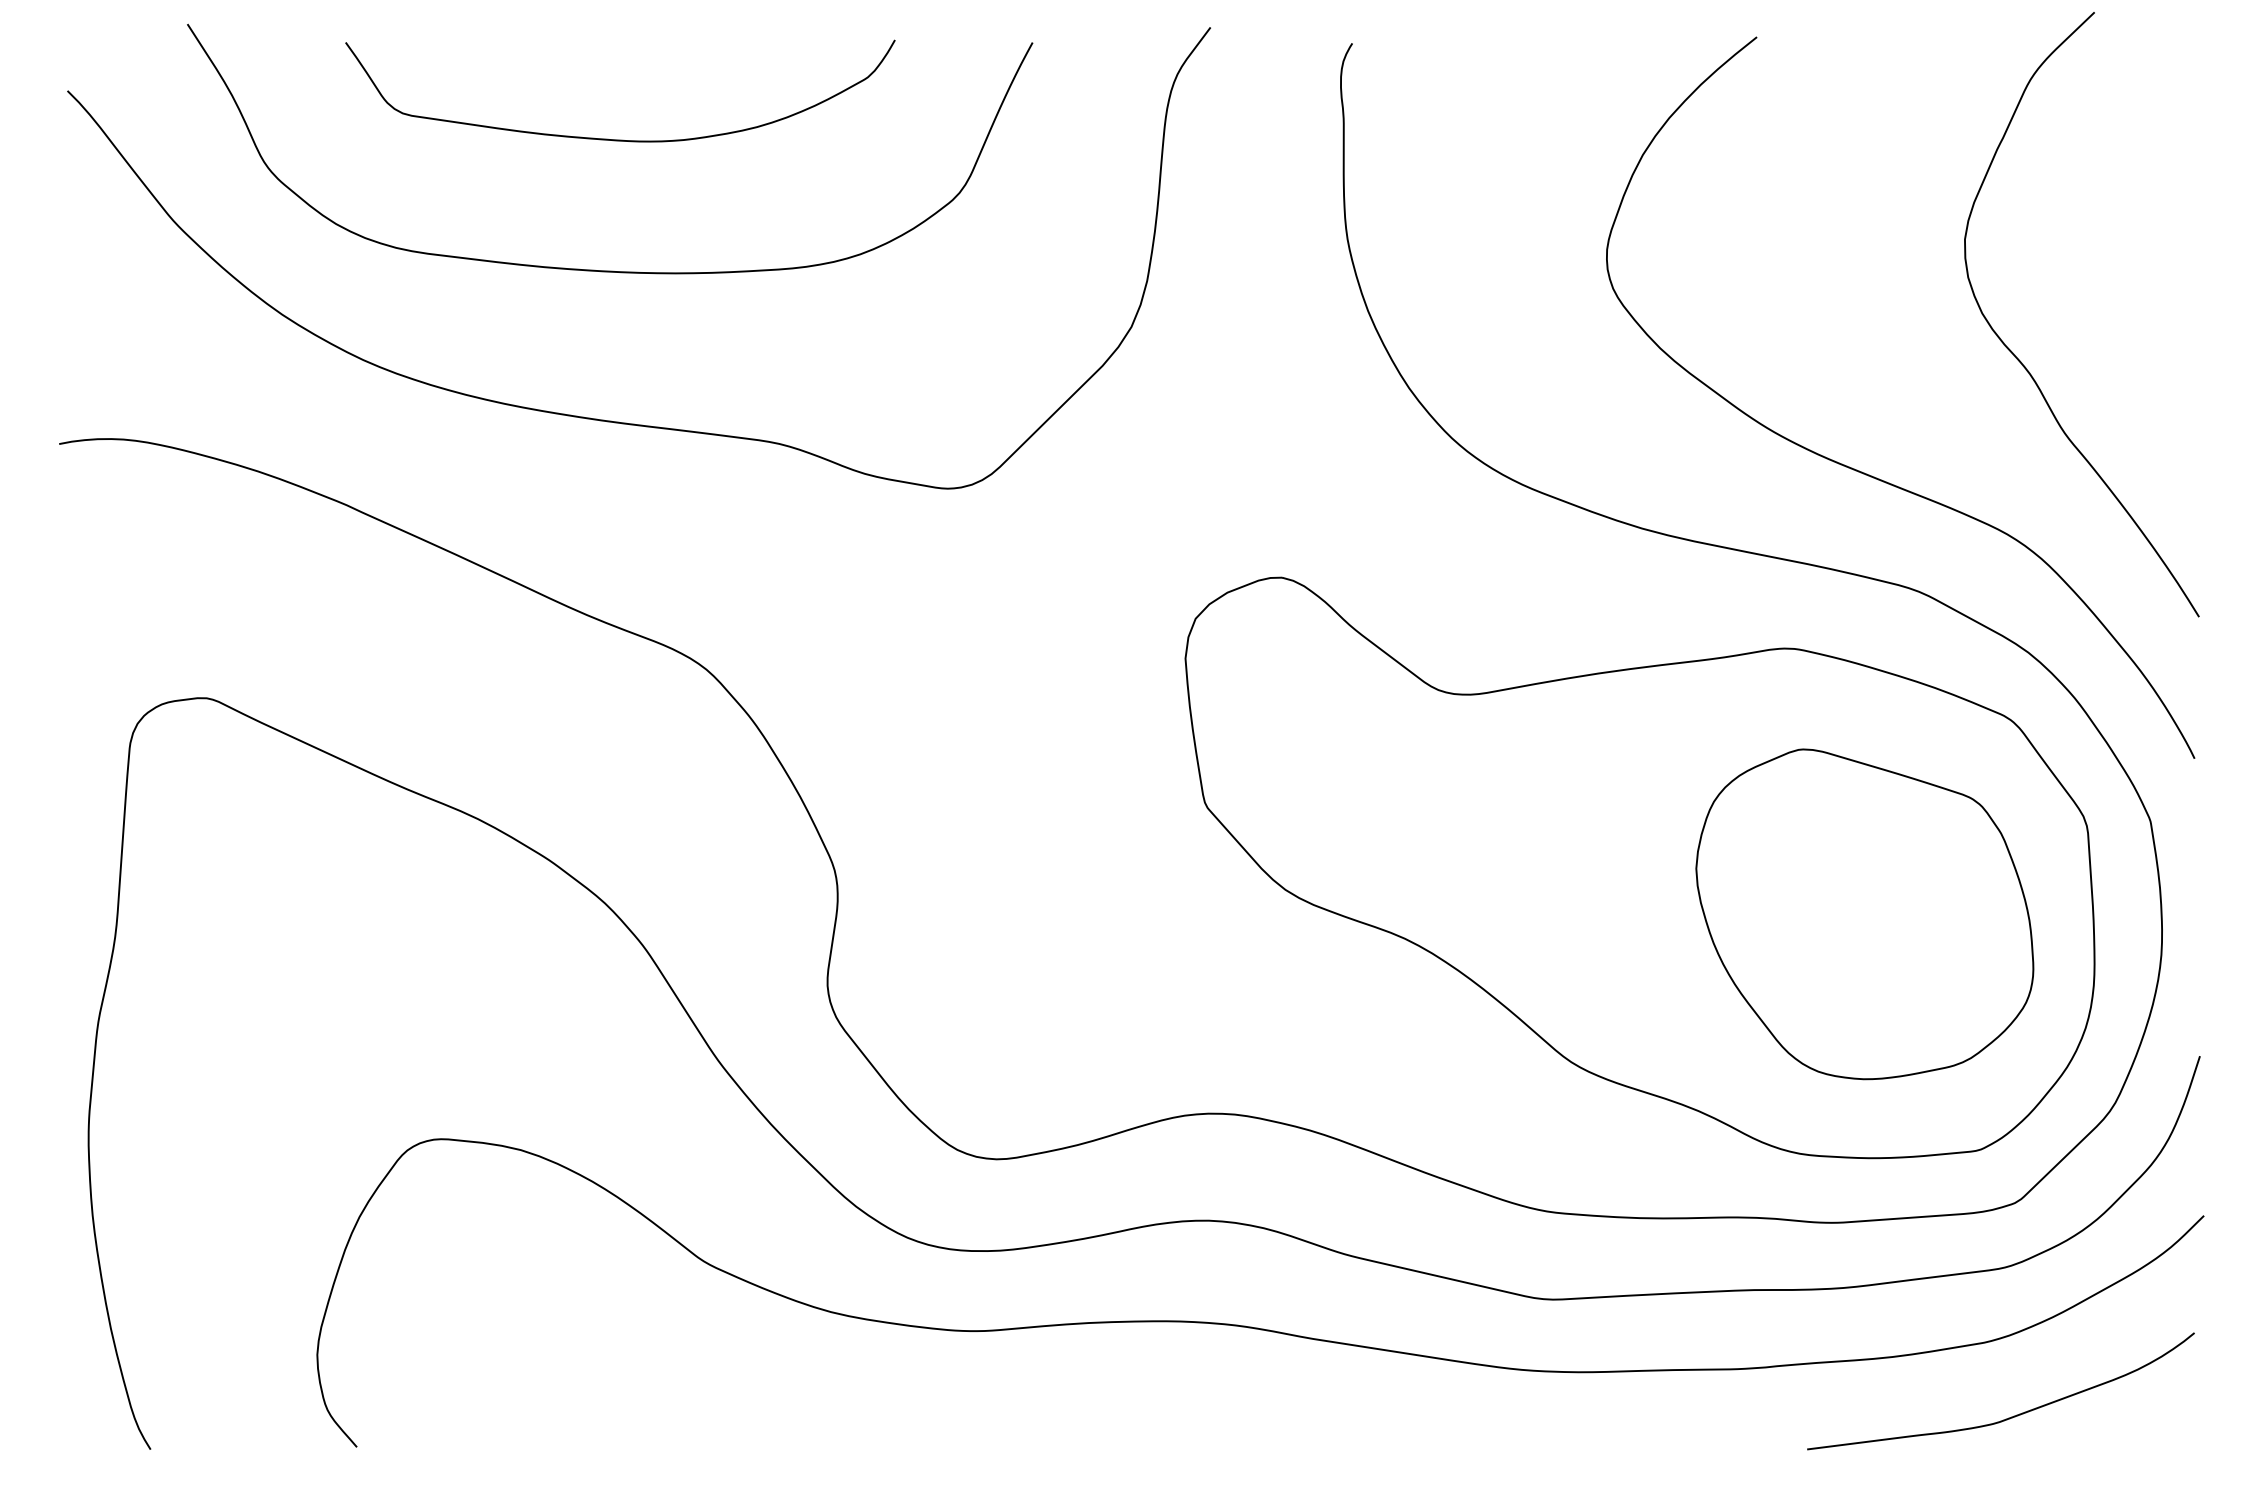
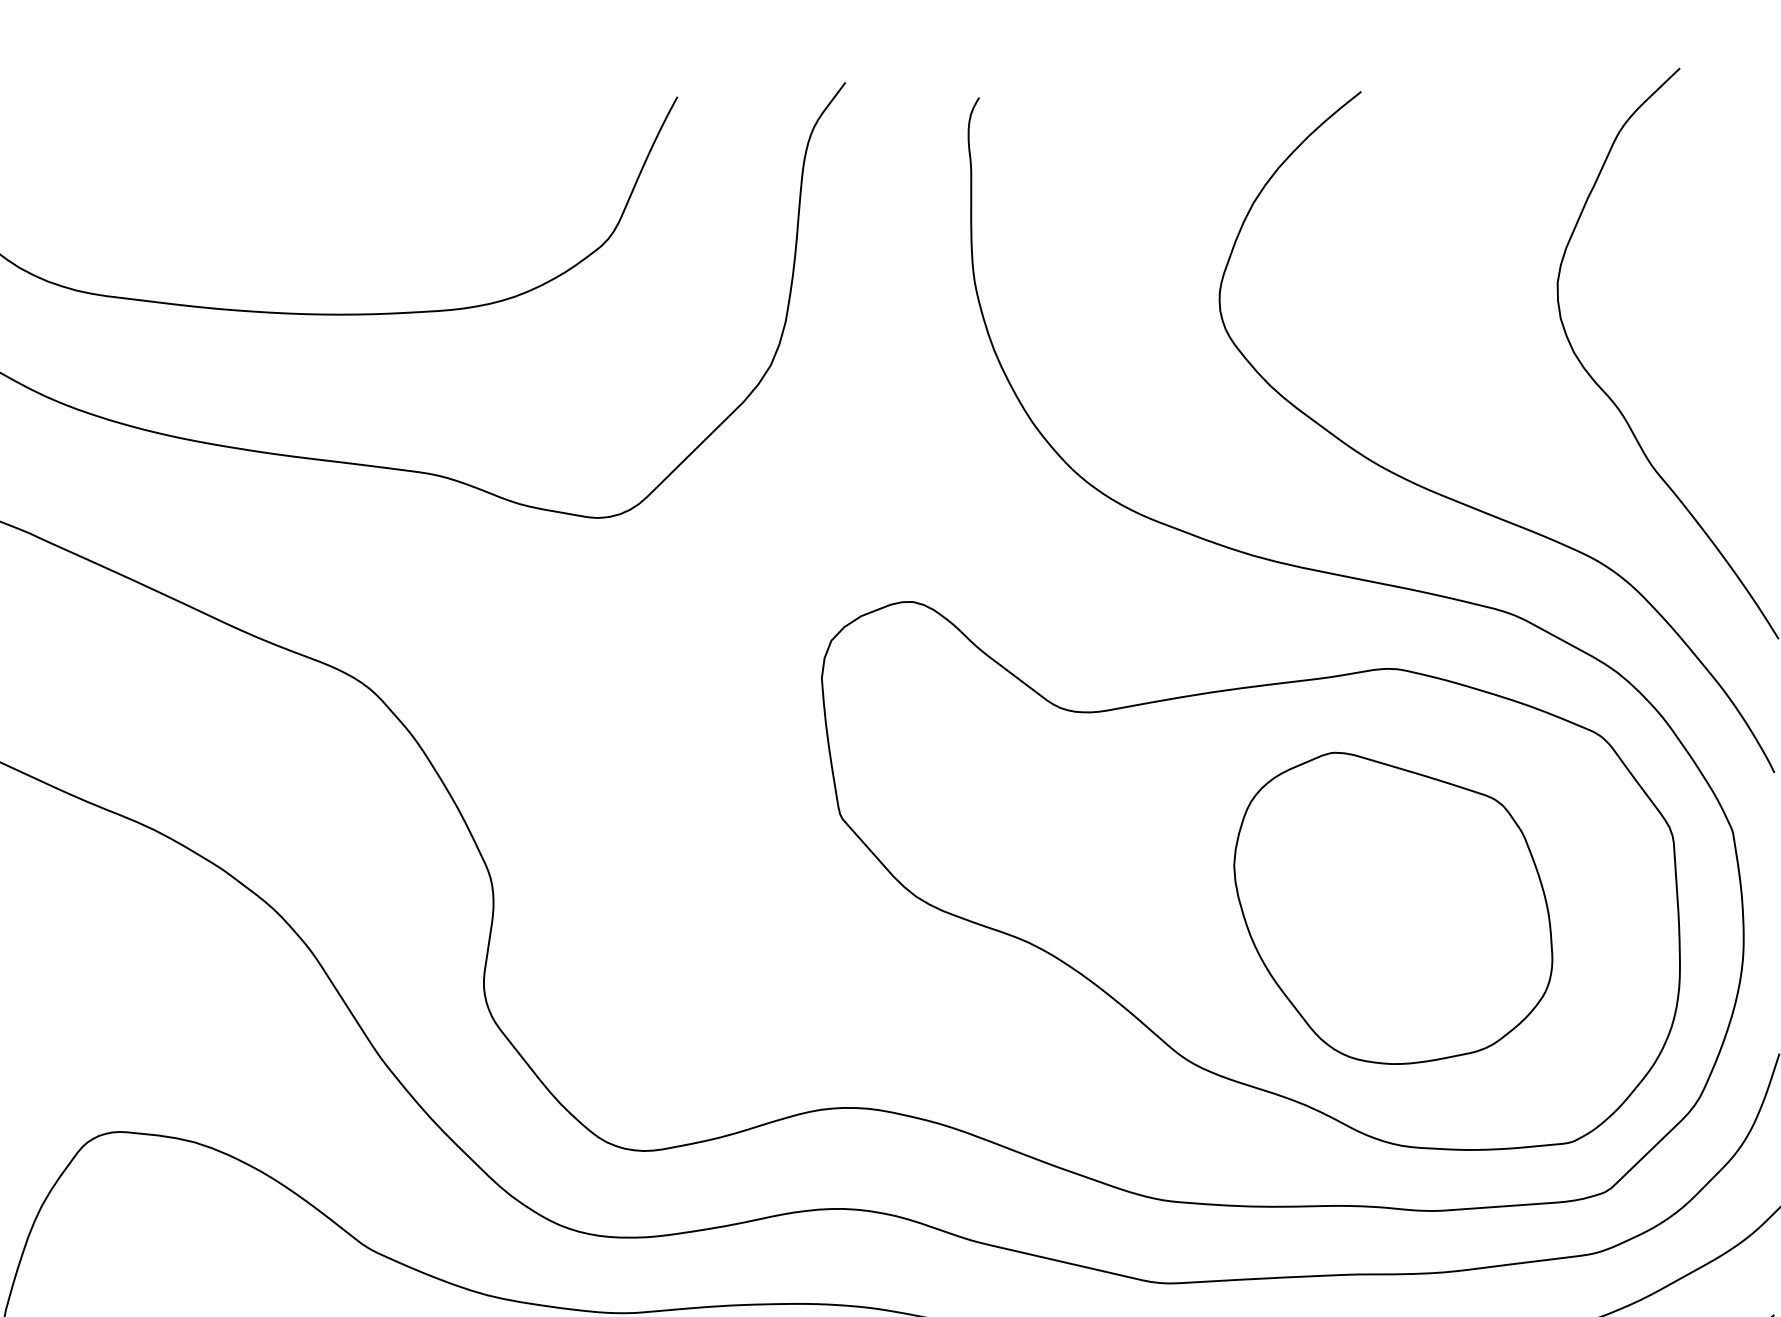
curve: (620, 139) -> (288, 188), removed
part: (1864, 914) -> (1392, 908), moved

